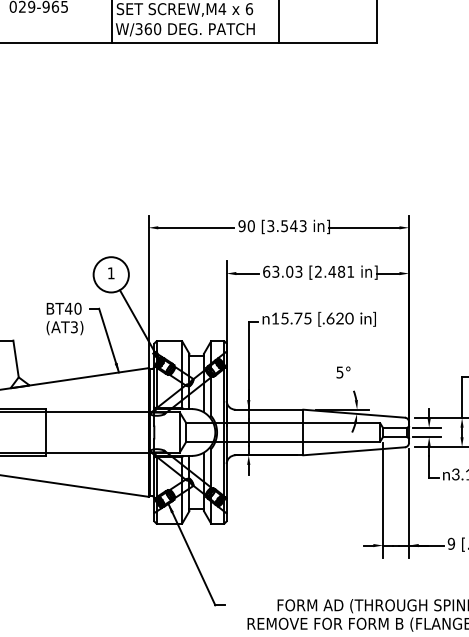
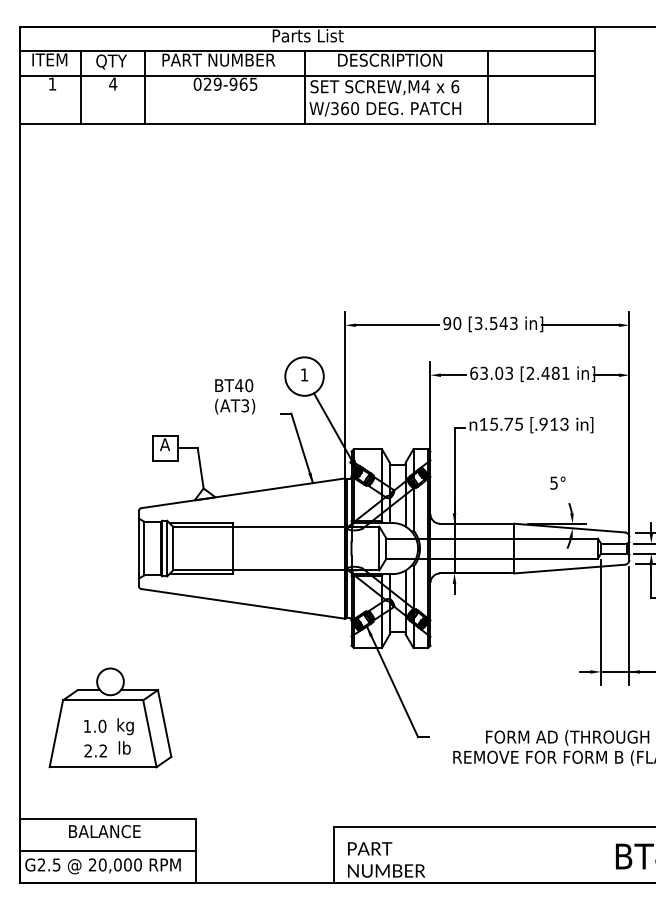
text: (340, 317) -> (554, 423), [.620 -> [.913
text: (65, 318) -> (235, 396), moved

